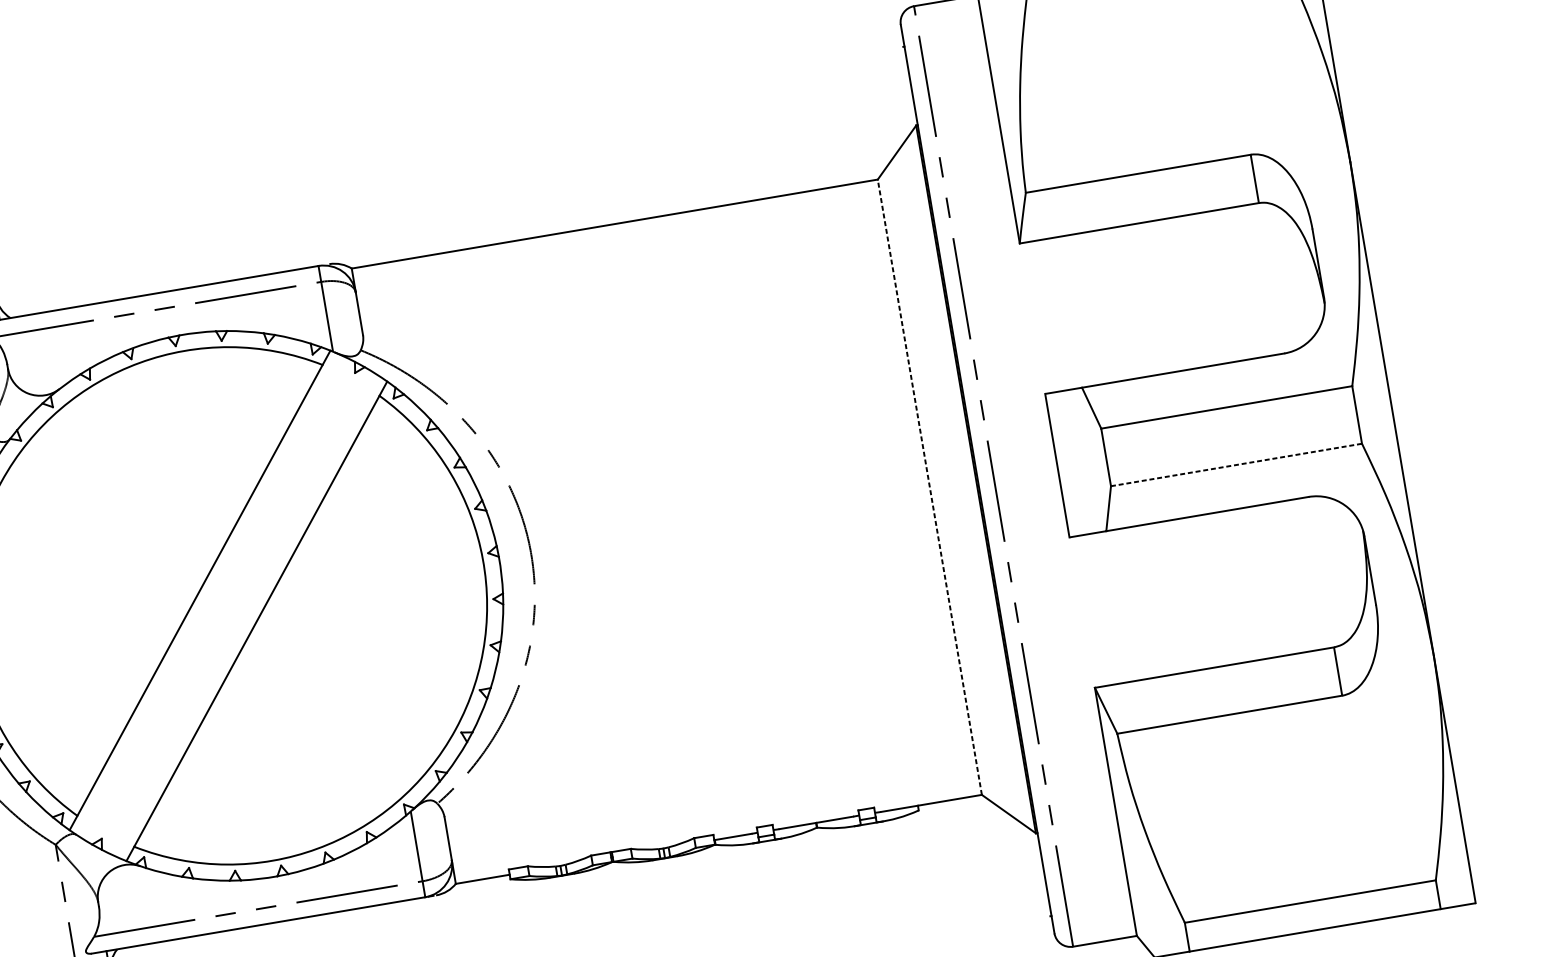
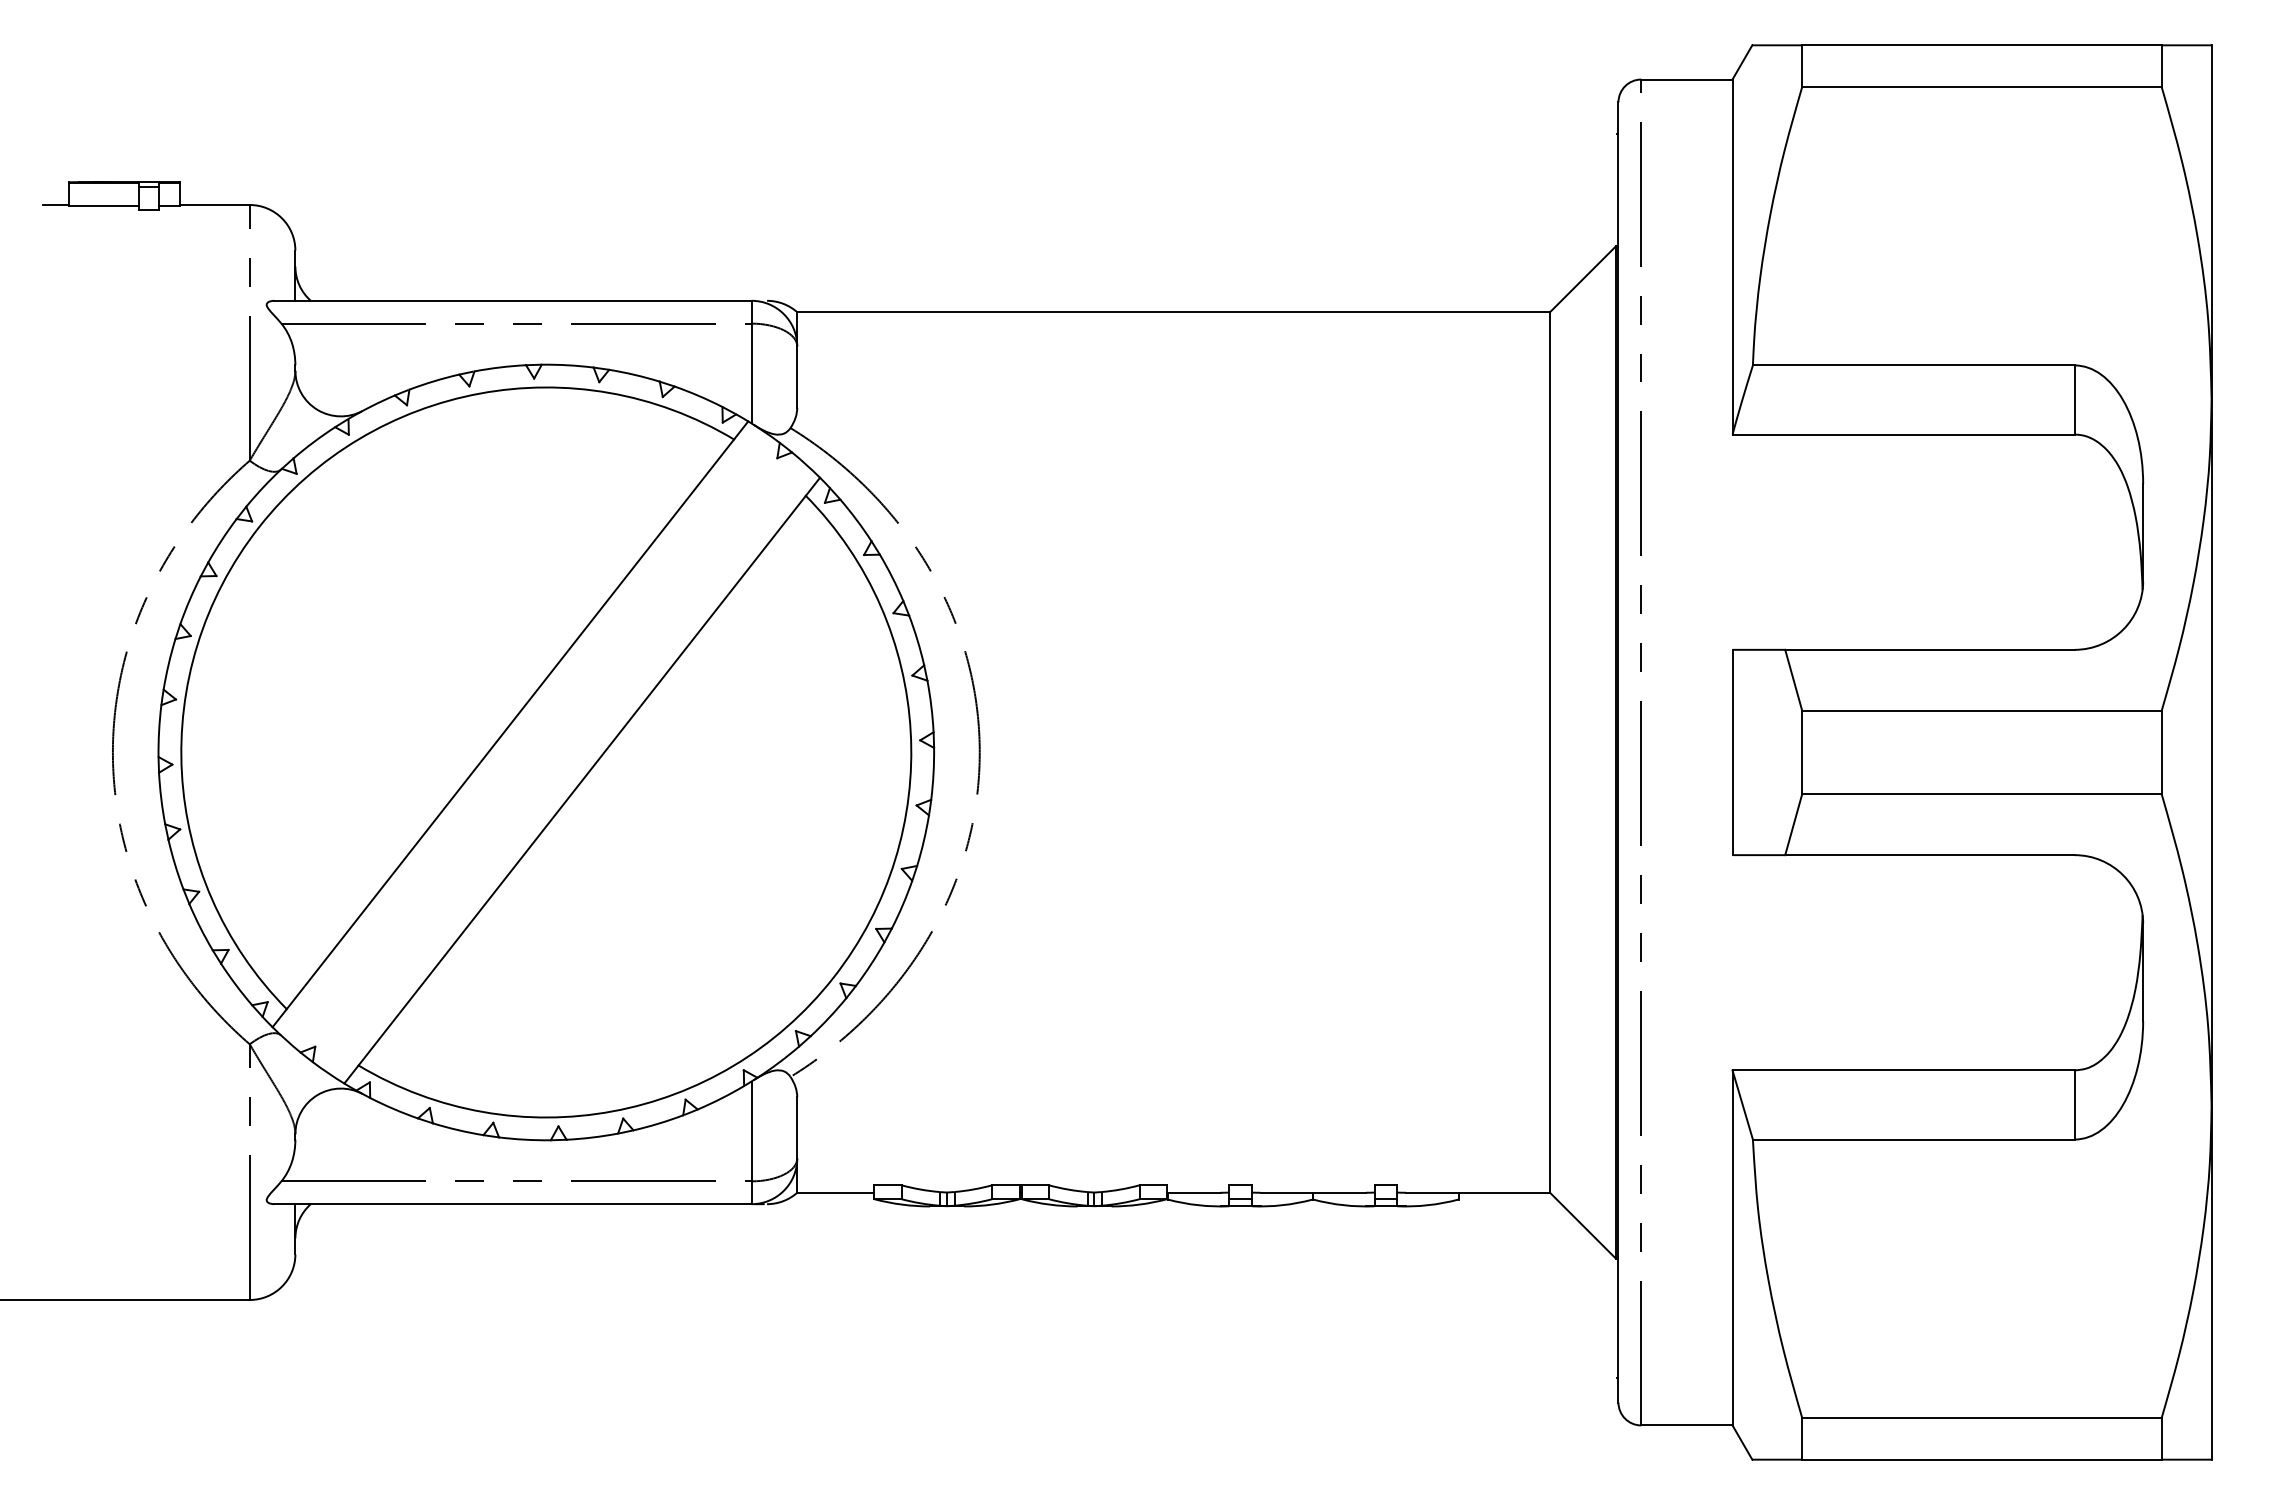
line: (1236, 464) -> (1981, 793), dashed -> solid
line: (930, 487) -> (1550, 752), dashed -> solid

